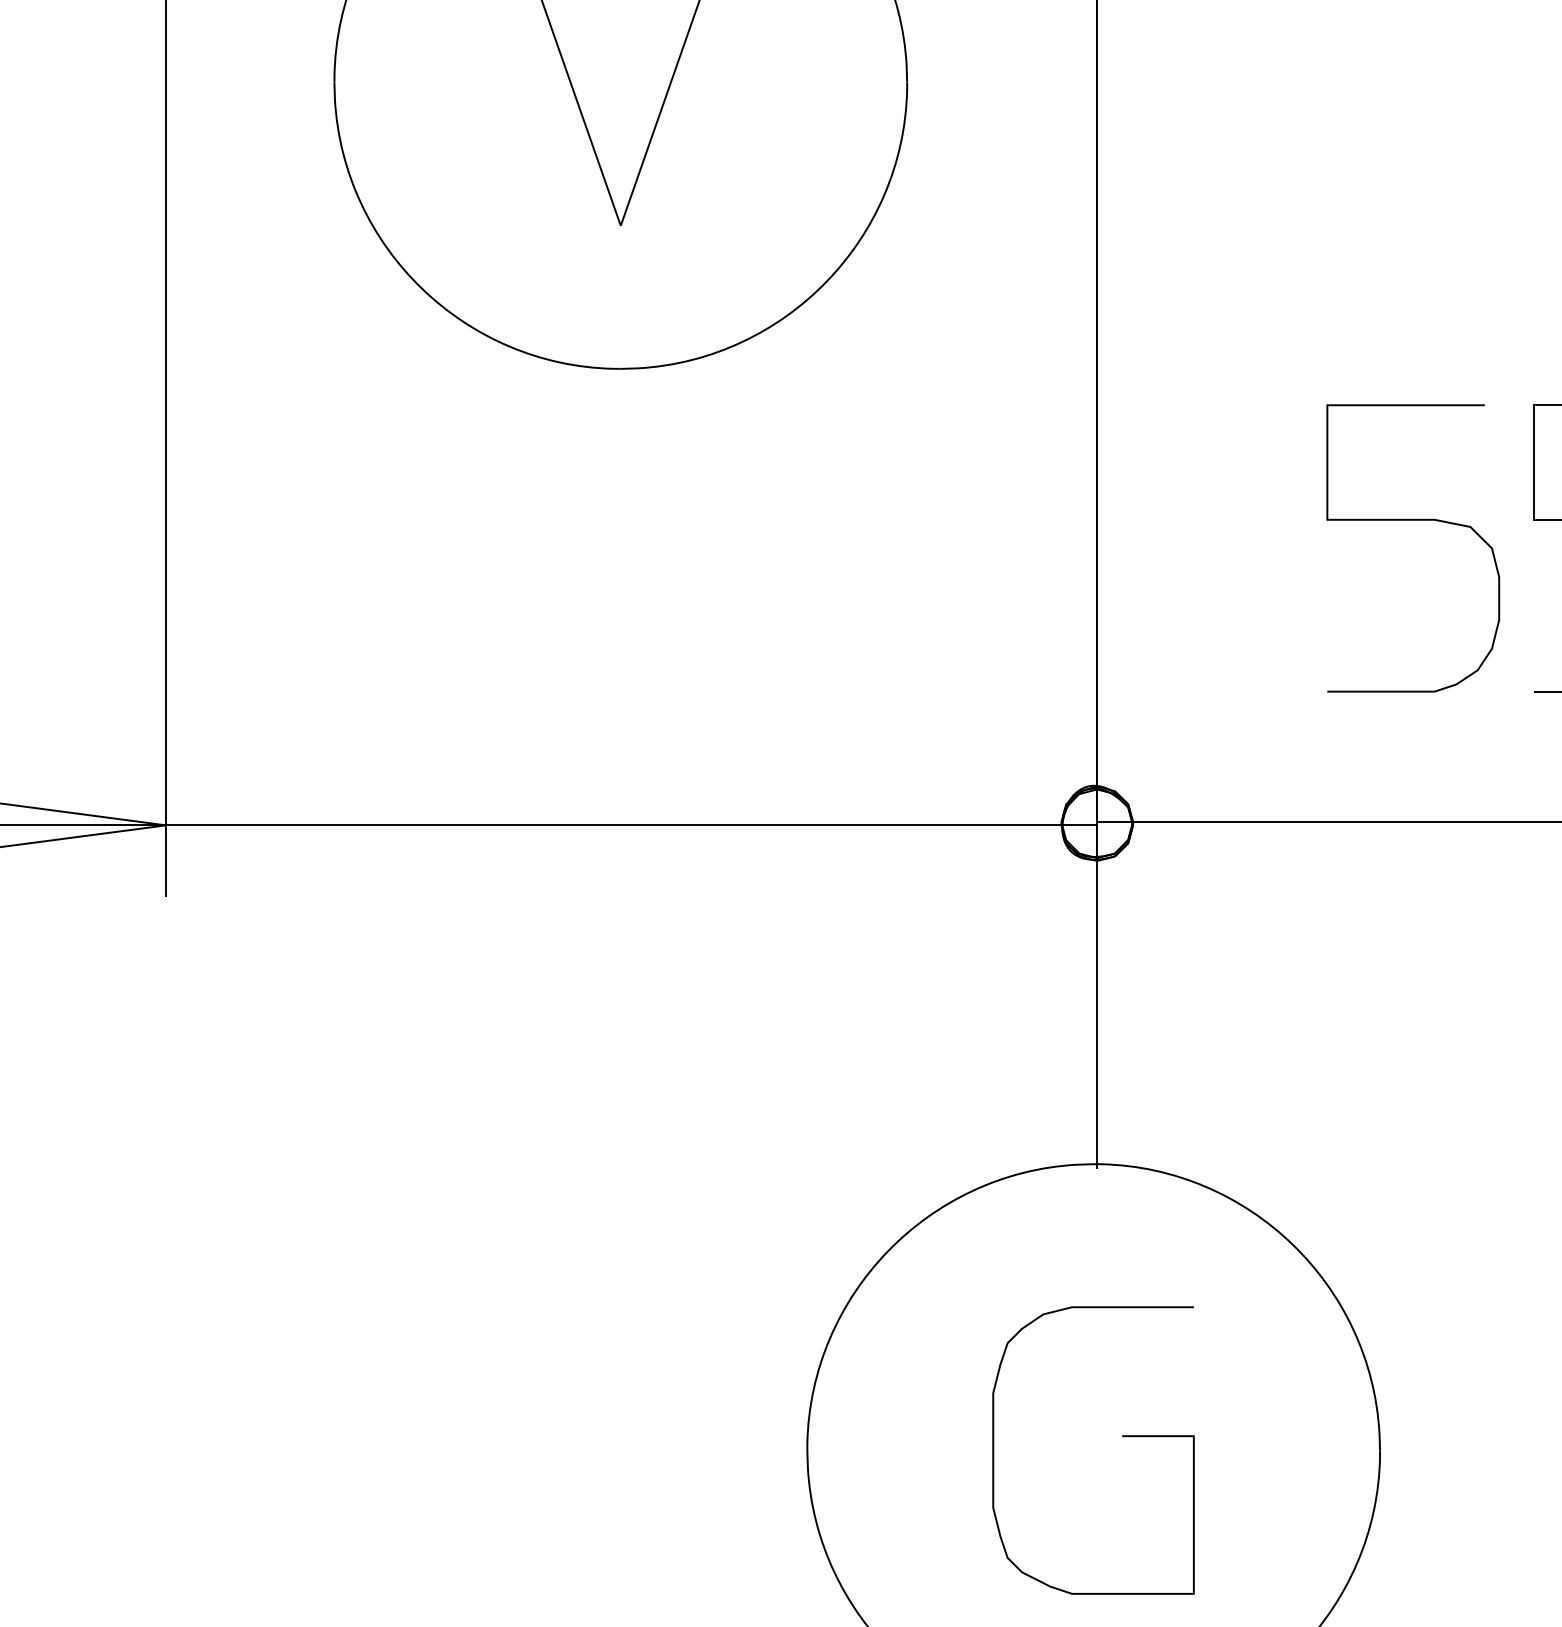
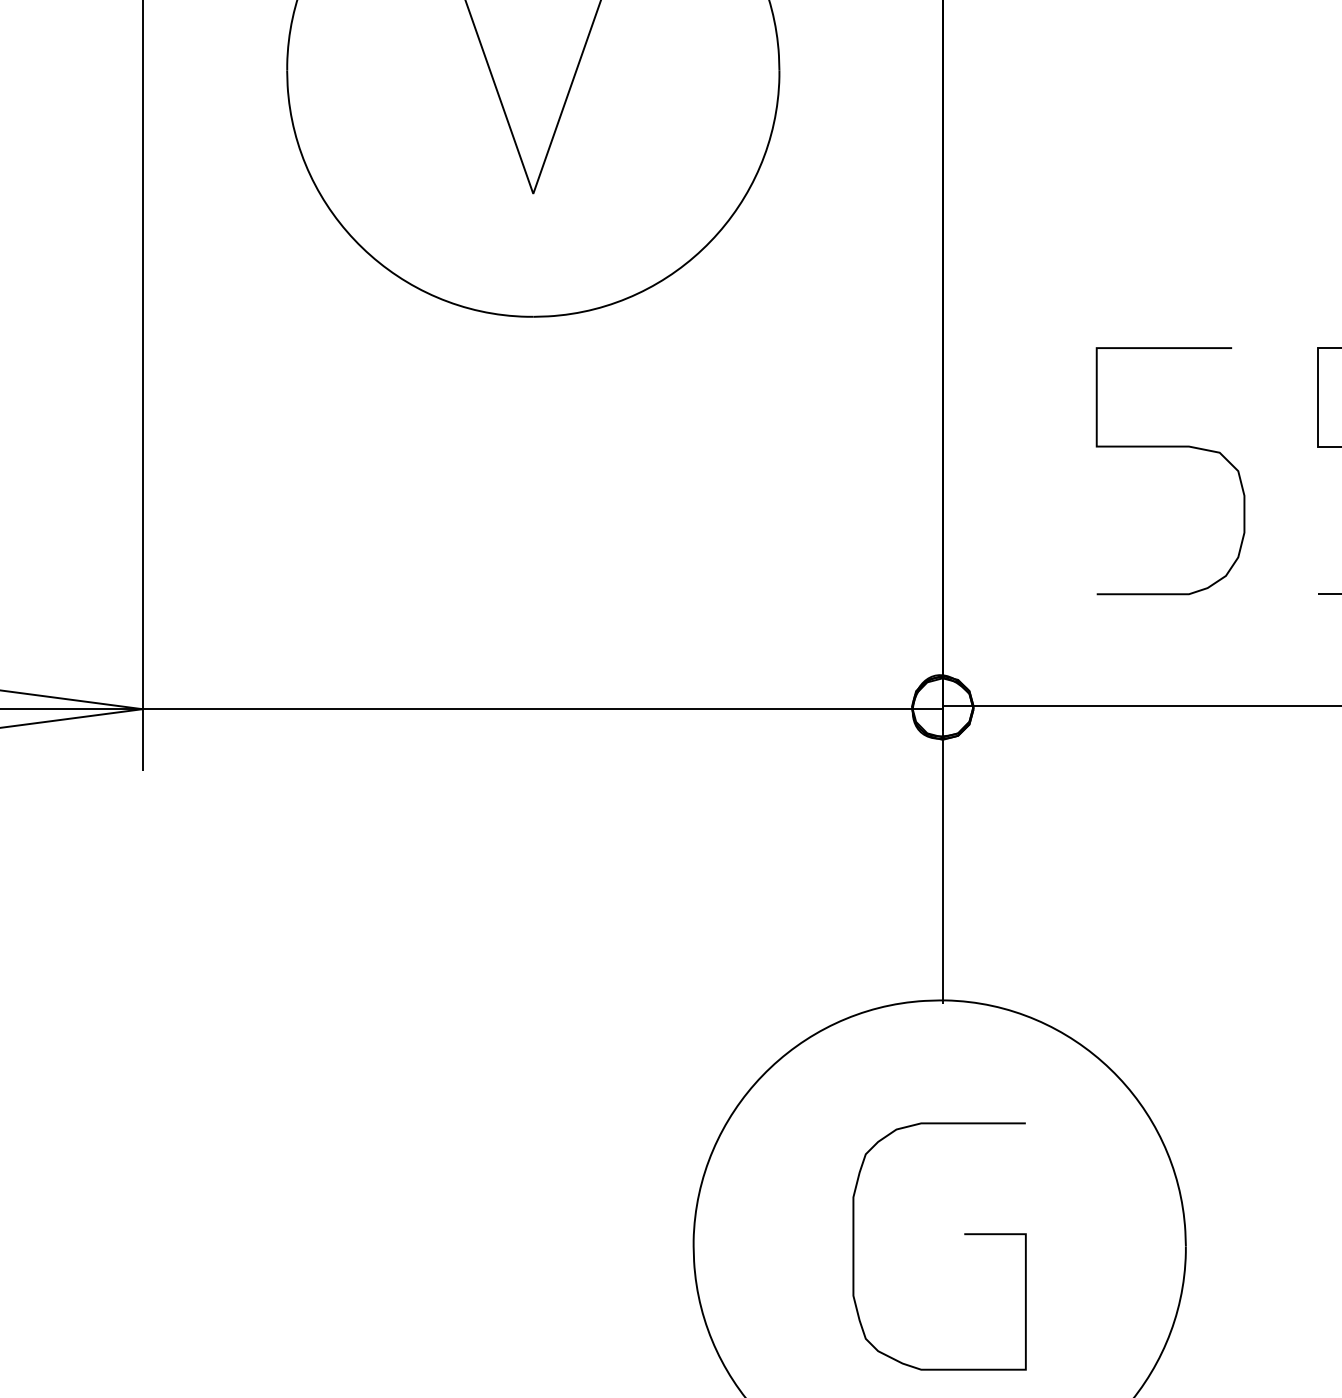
curve: (1413, 520) -> (1170, 447), moved

